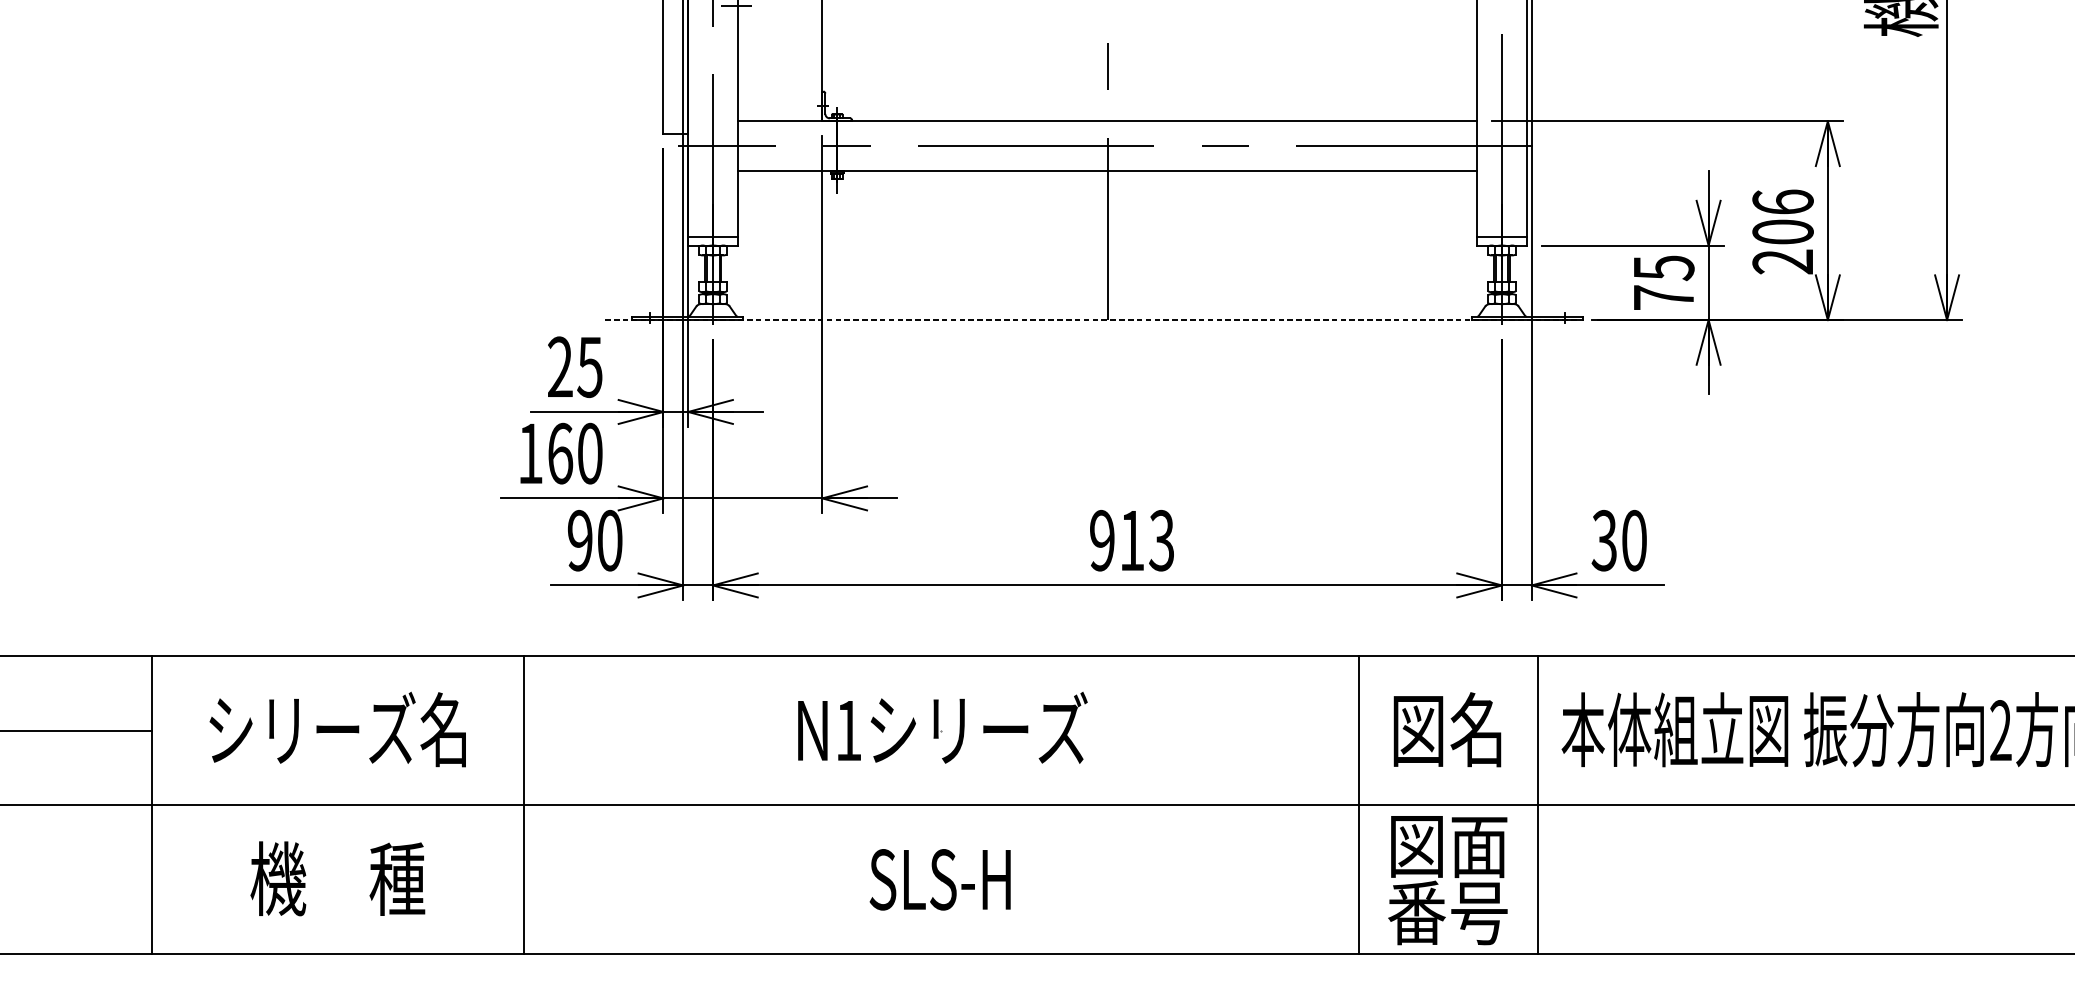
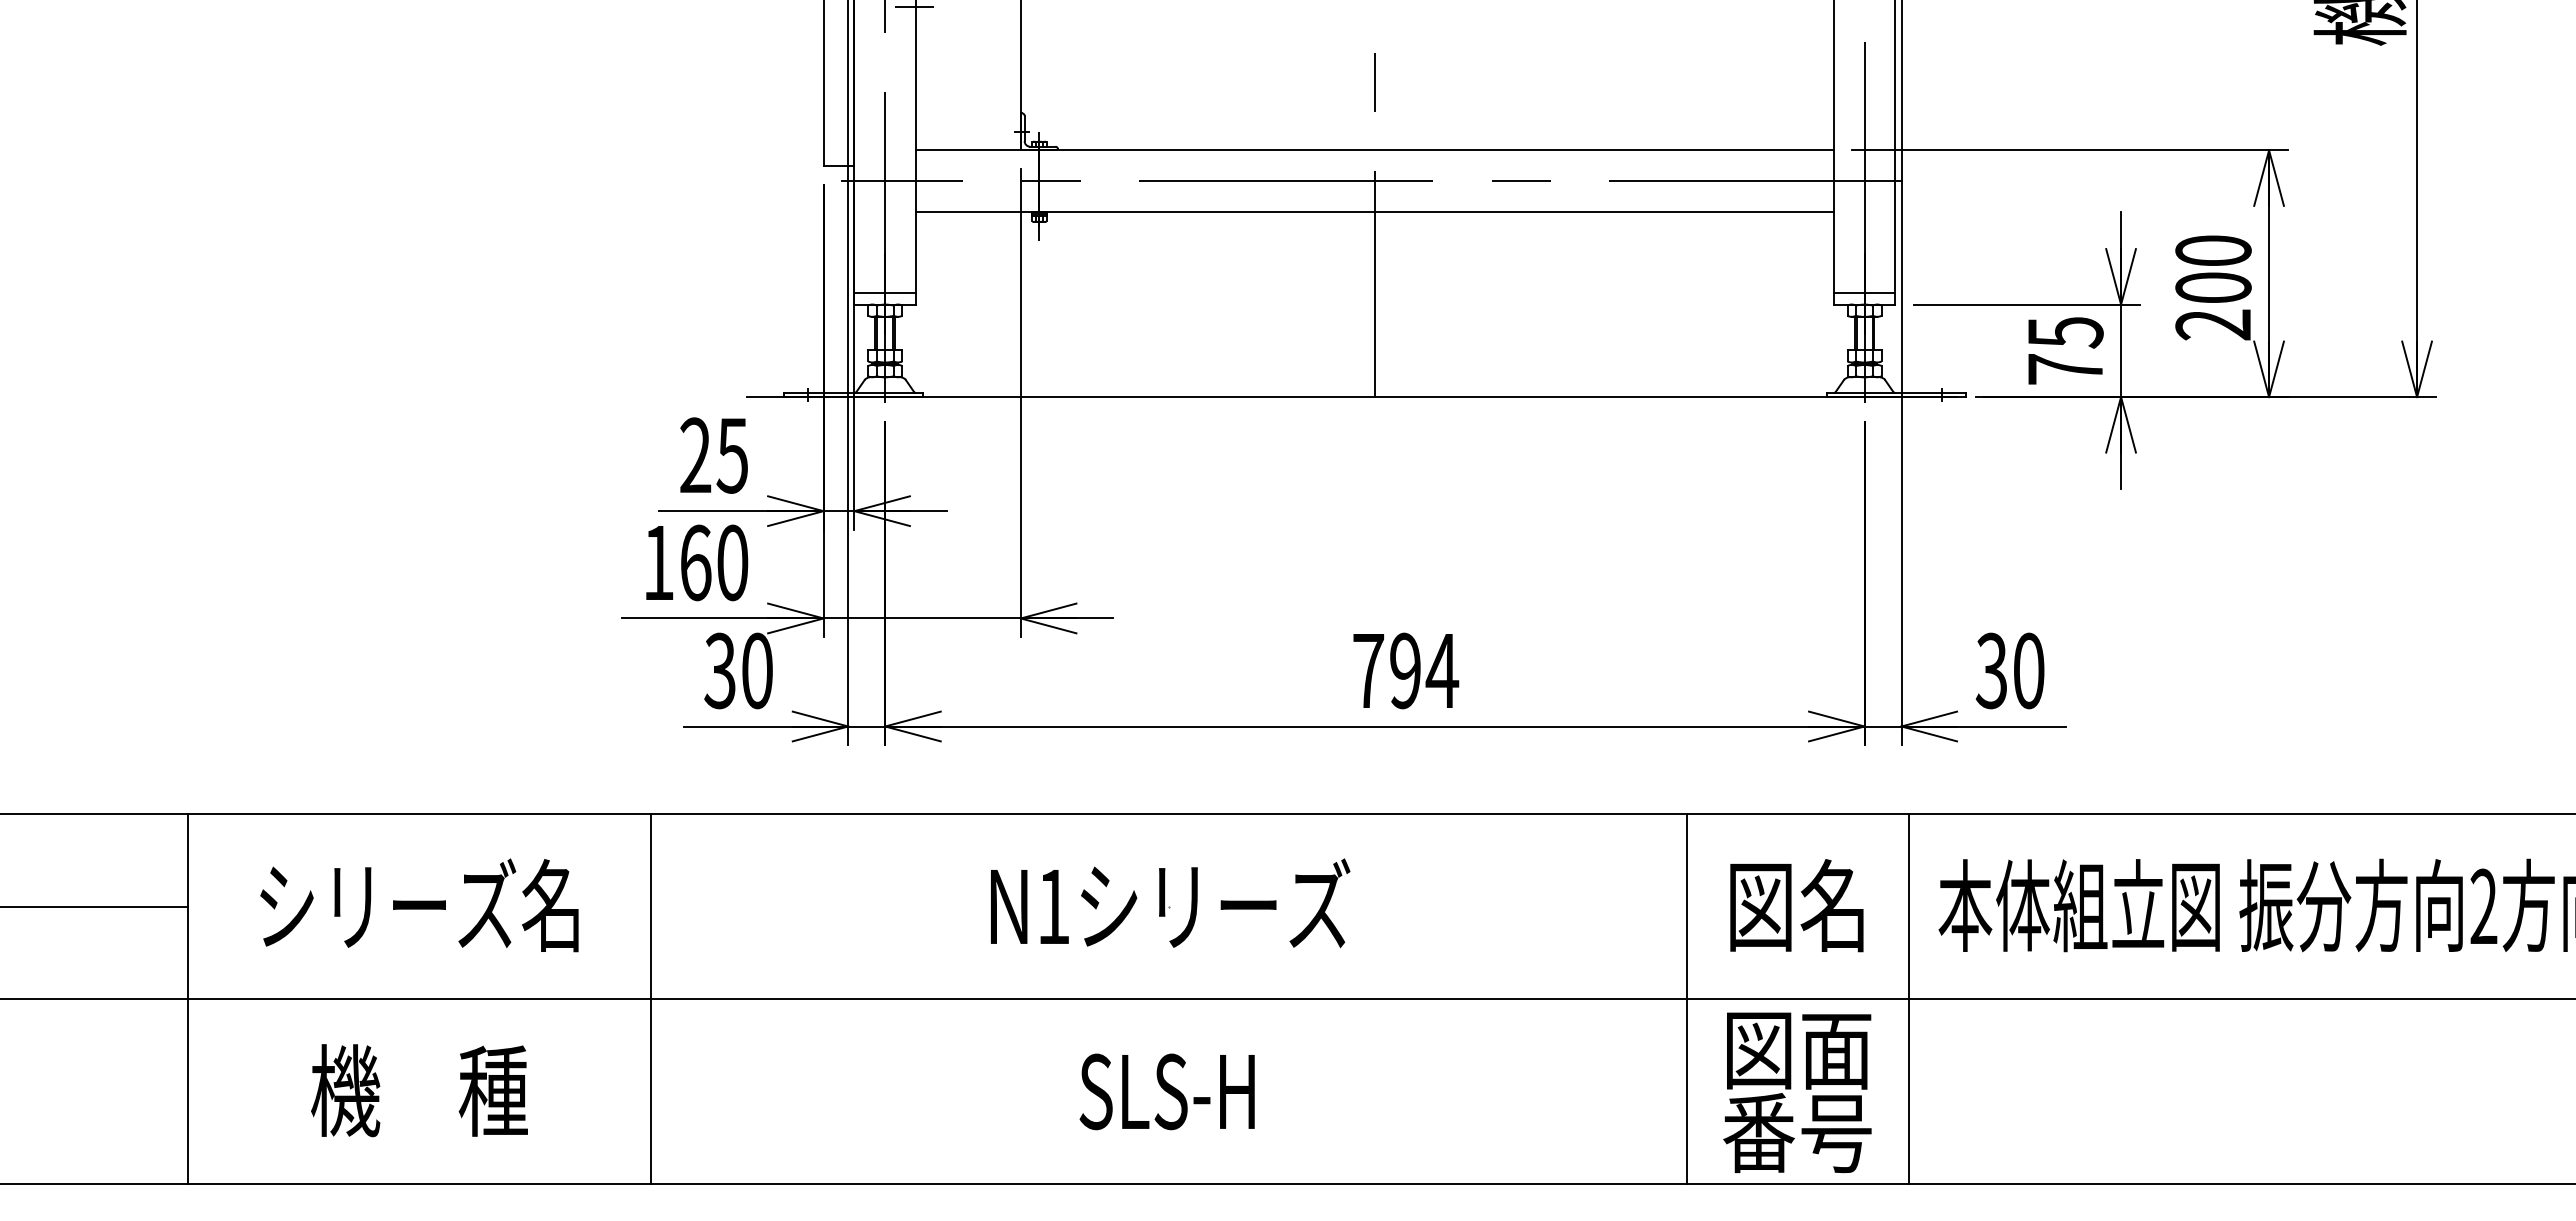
text: (1783, 201) -> (2213, 250), 206 -> 200
line: (1088, 320) -> (1351, 397), dashed -> solid
text: (579, 540) -> (719, 670), 90 -> 30
text: (1132, 540) -> (1406, 670), 913 -> 794

